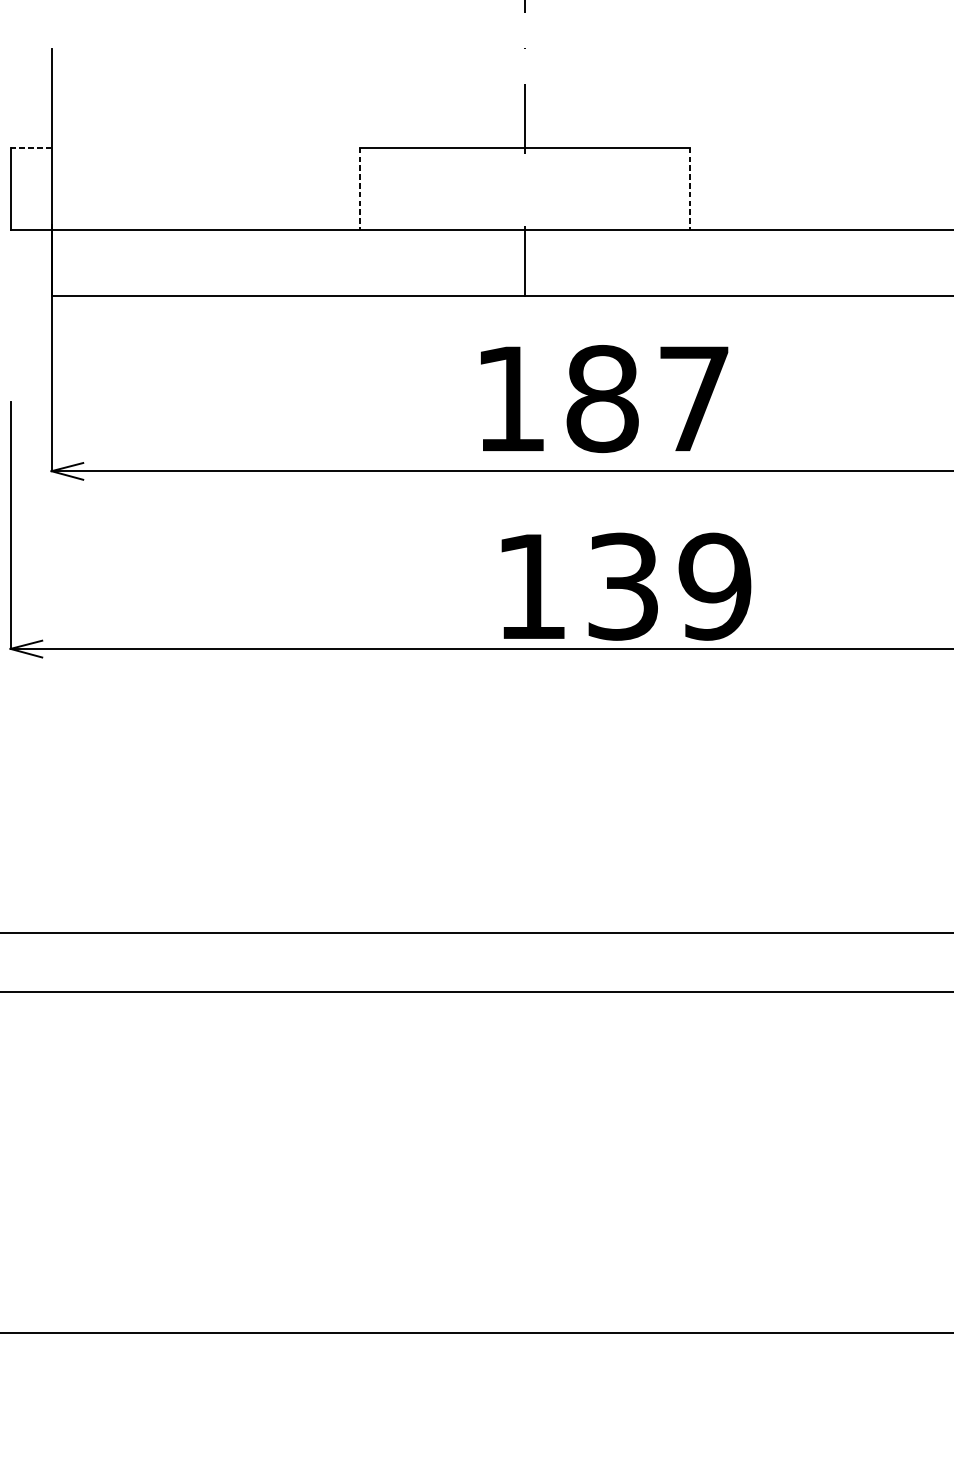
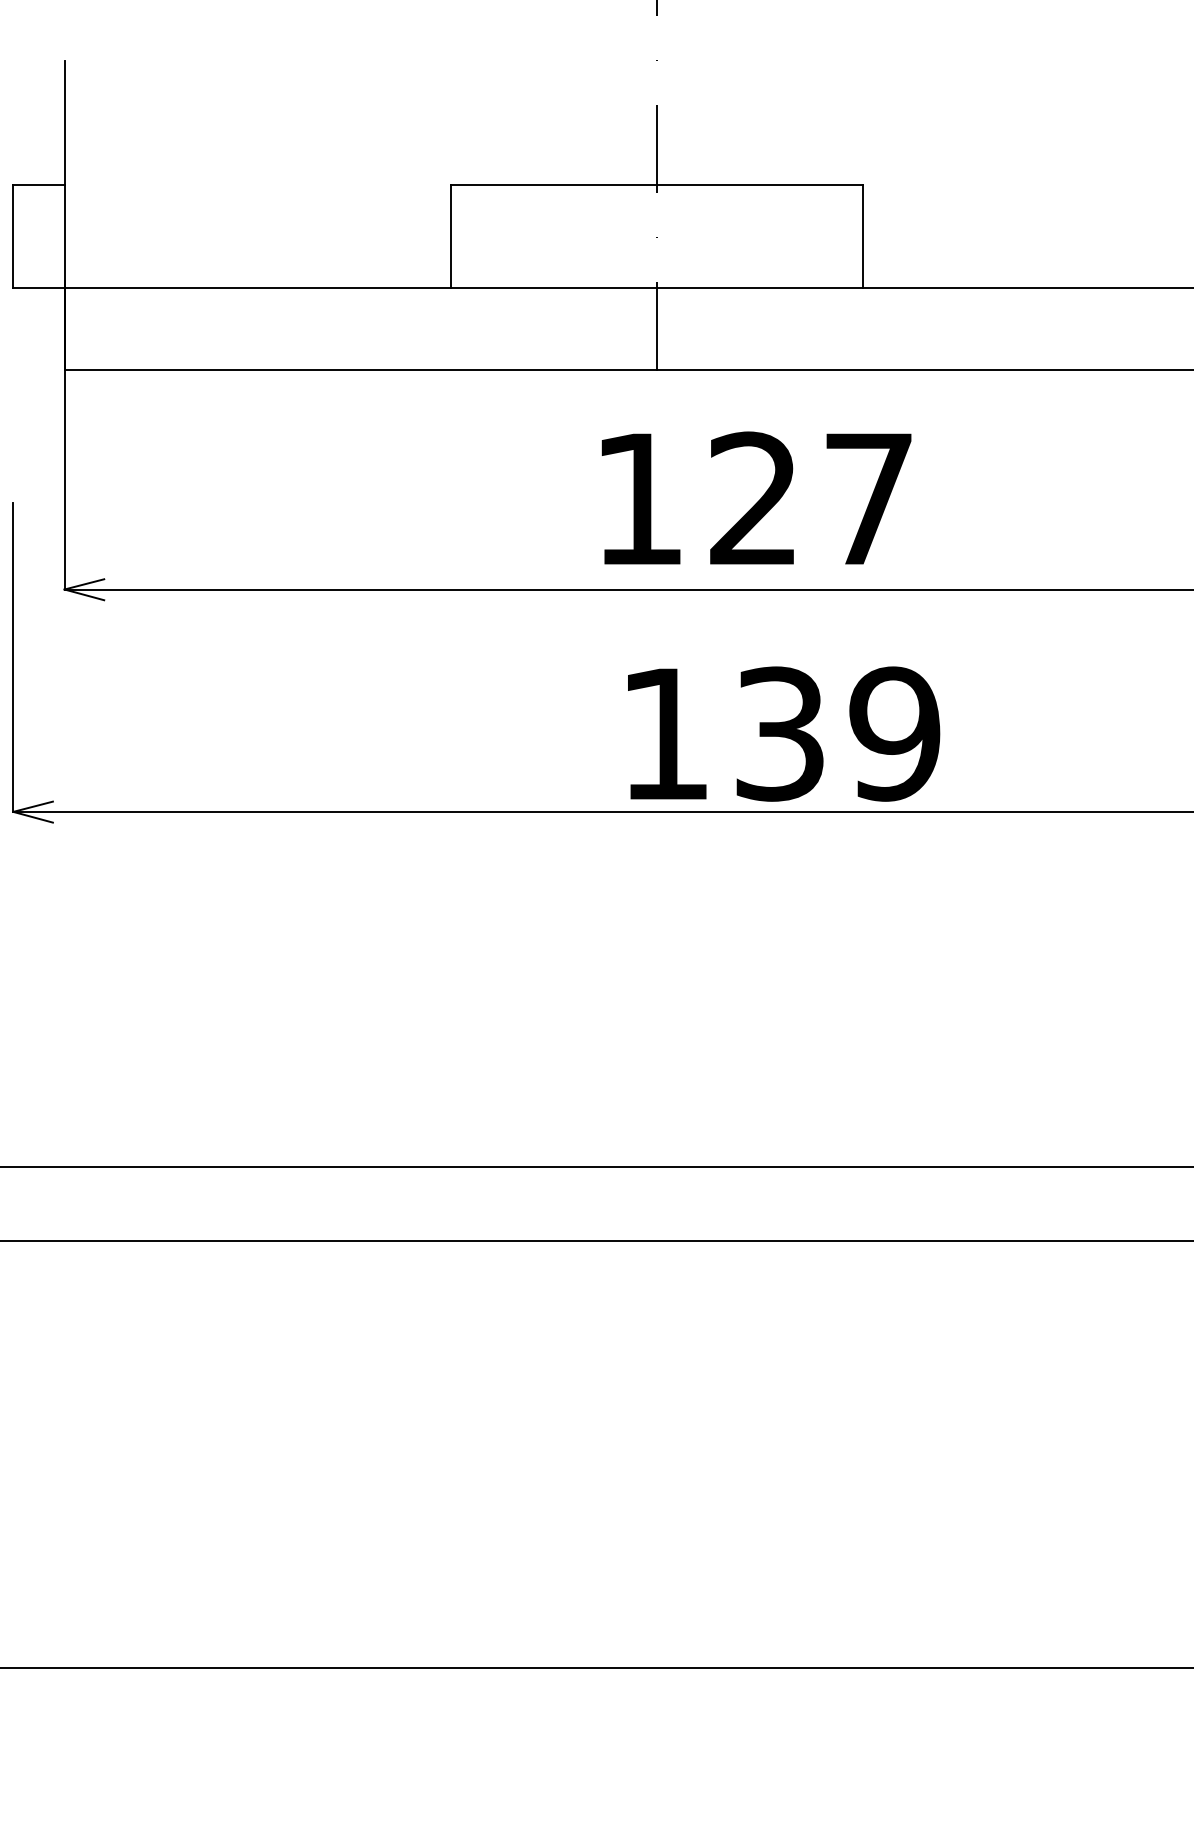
line: (30, 147) -> (38, 184), dashed -> solid
line: (359, 189) -> (450, 236), dashed -> solid
line: (689, 189) -> (863, 236), dashed -> solid
text: (602, 398) -> (754, 498), 187 -> 127

